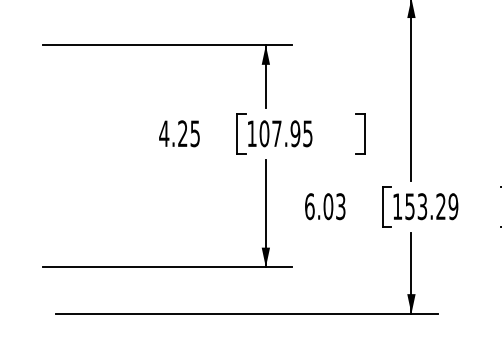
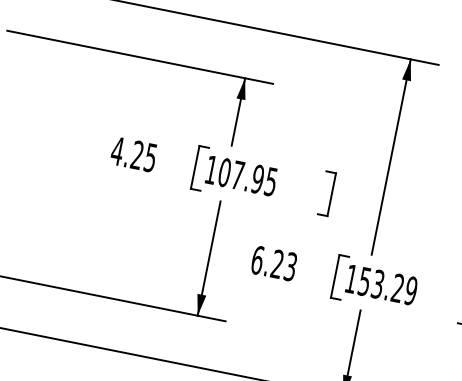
text: (328, 206) -> (277, 264), 6.03 -> 6.23

